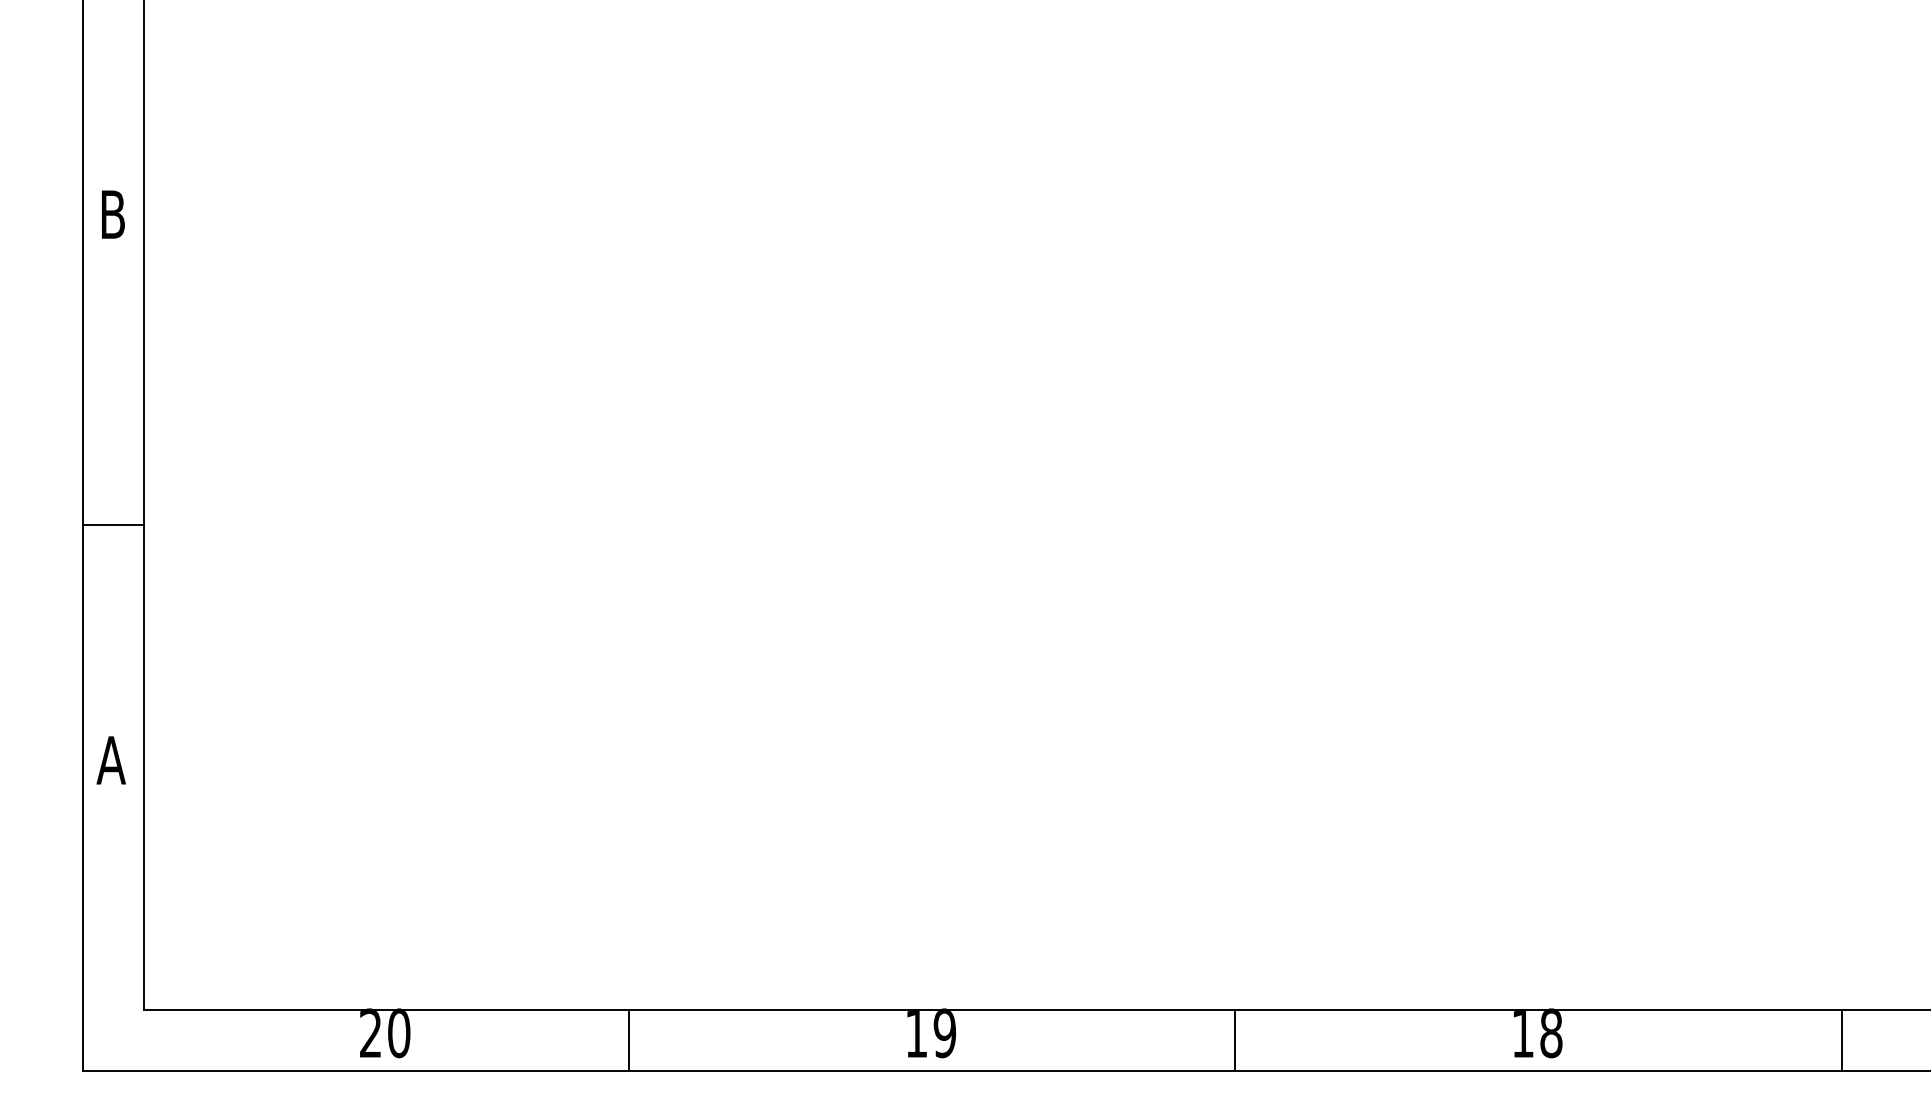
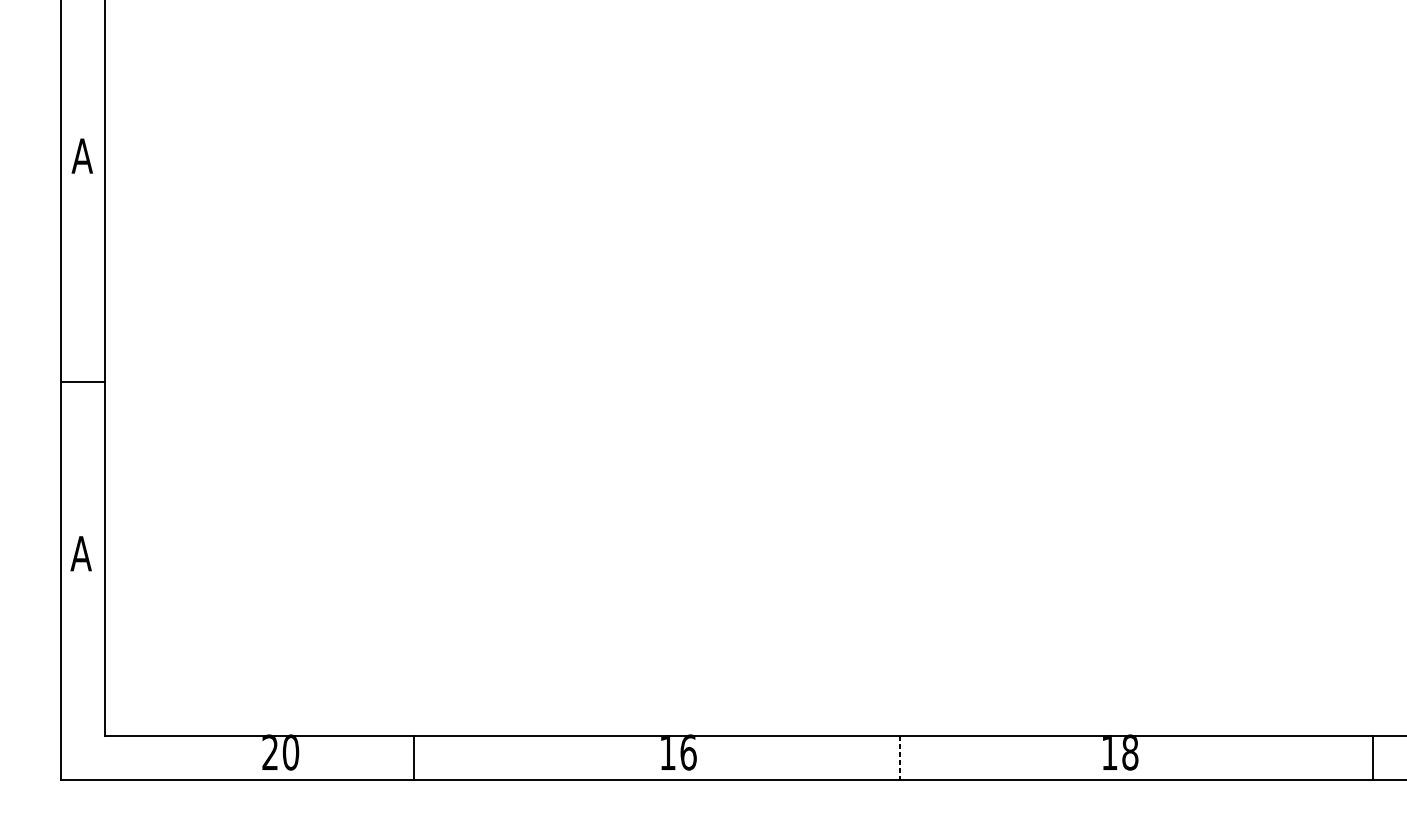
text: (112, 214) -> (82, 156), B -> A
text: (944, 1033) -> (688, 752), 19 -> 16
line: (628, 1039) -> (413, 757), moved
line: (1841, 1039) -> (1372, 757), moved
line: (1235, 1040) -> (900, 757), solid -> dashed

